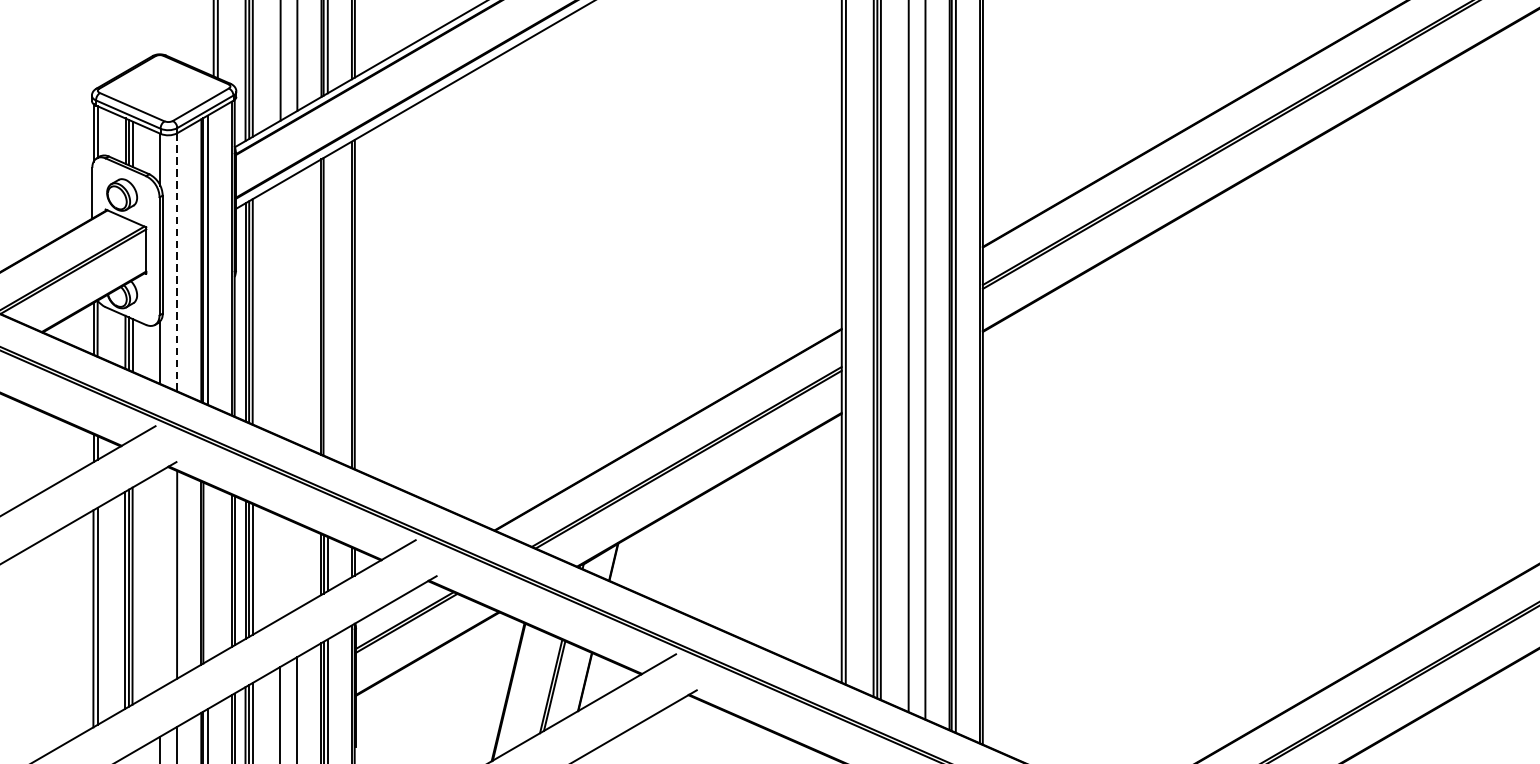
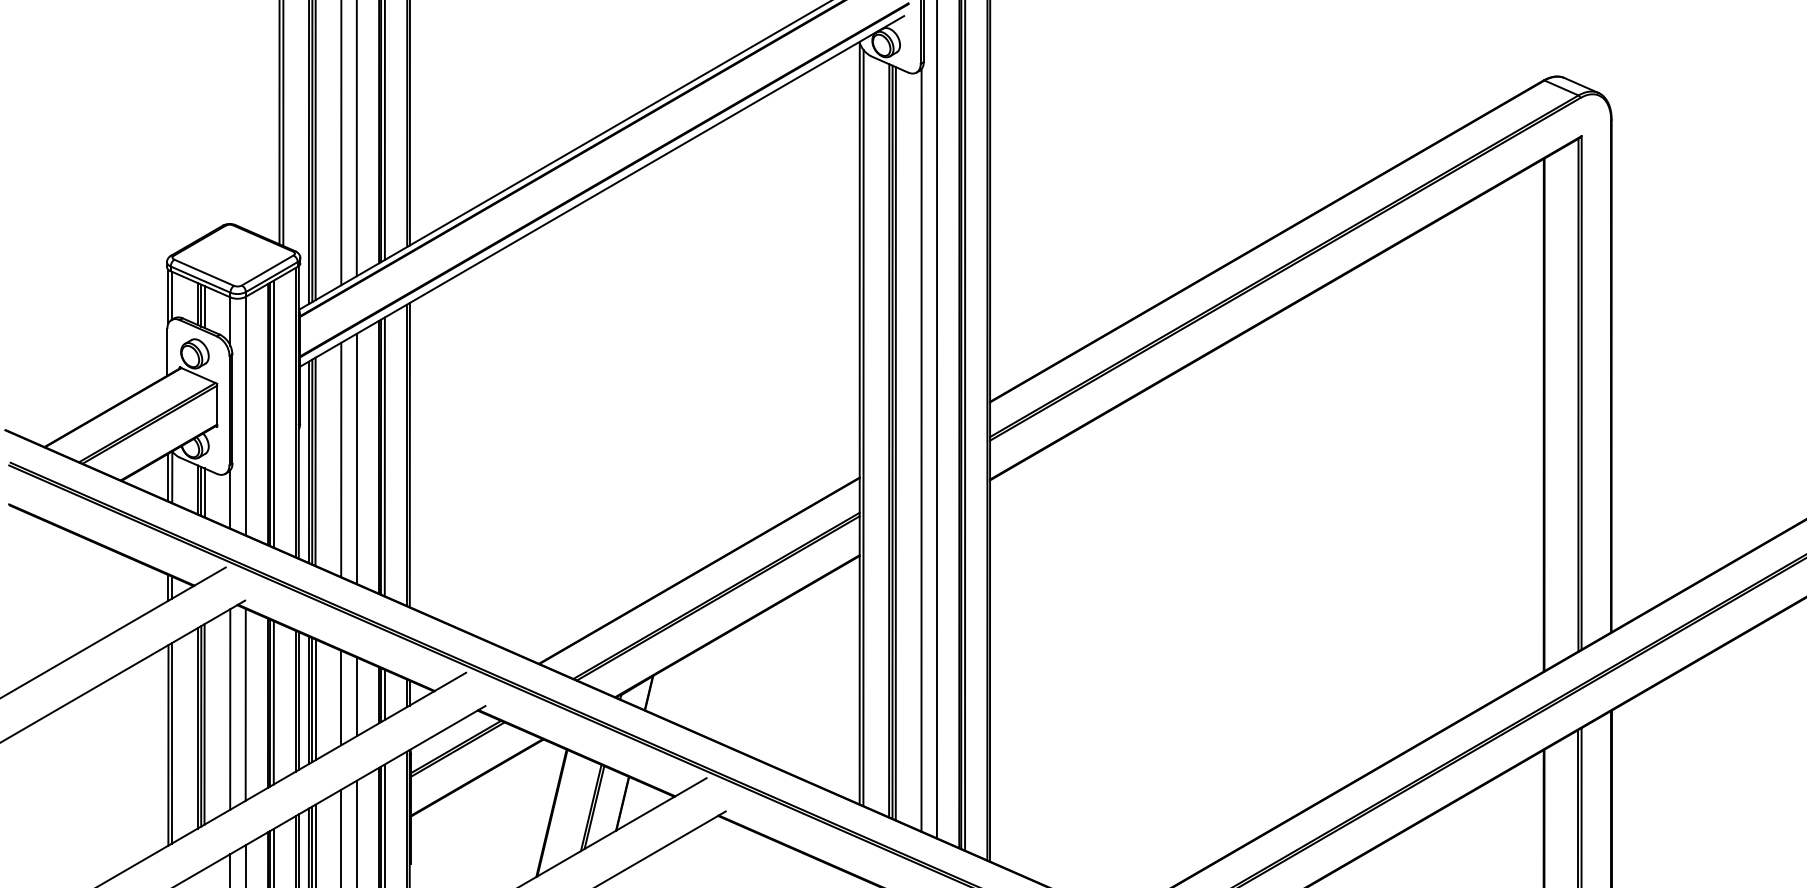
line: (176, 262) -> (245, 416), dashed -> solid
line: (327, 306) -> (384, 456), added
line: (297, 308) -> (356, 458), added
line: (280, 309) -> (341, 459), added
line: (297, 565) -> (356, 696), added
line: (280, 566) -> (341, 697), added
line: (207, 572) -> (273, 702), added
line: (160, 579) -> (230, 709), added

